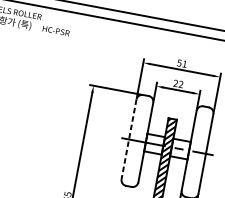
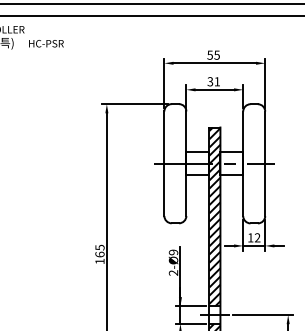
text: (184, 63) -> (216, 54), 51 -> 55
text: (178, 83) -> (213, 81), 22 -> 31
line: (129, 140) -> (164, 164), dashed -> solid

